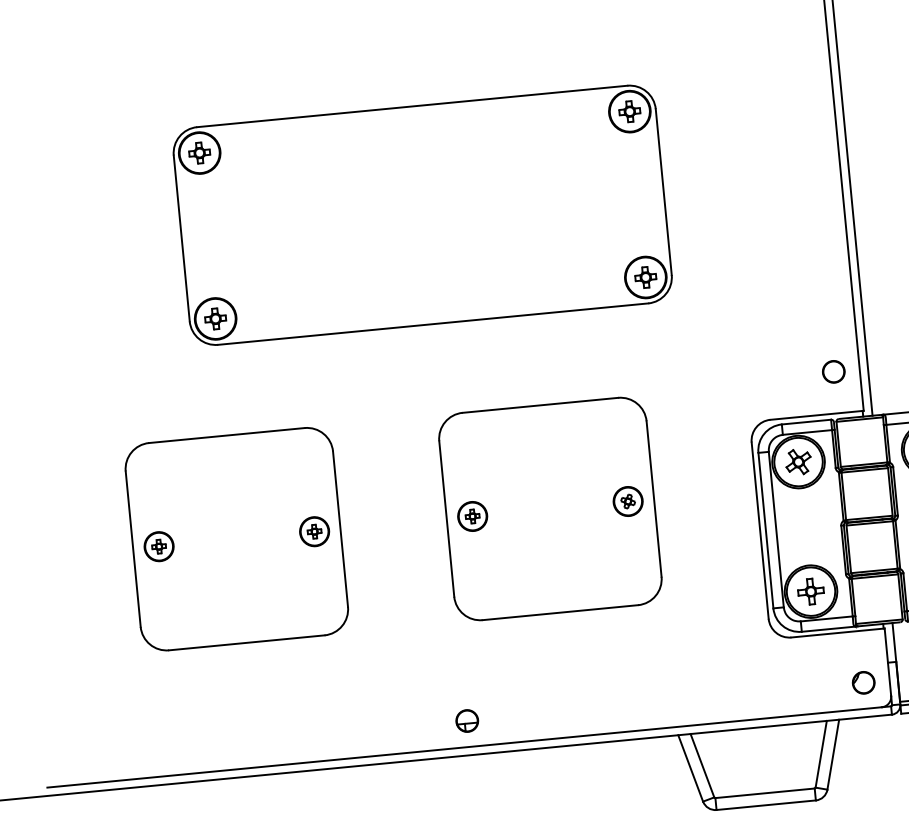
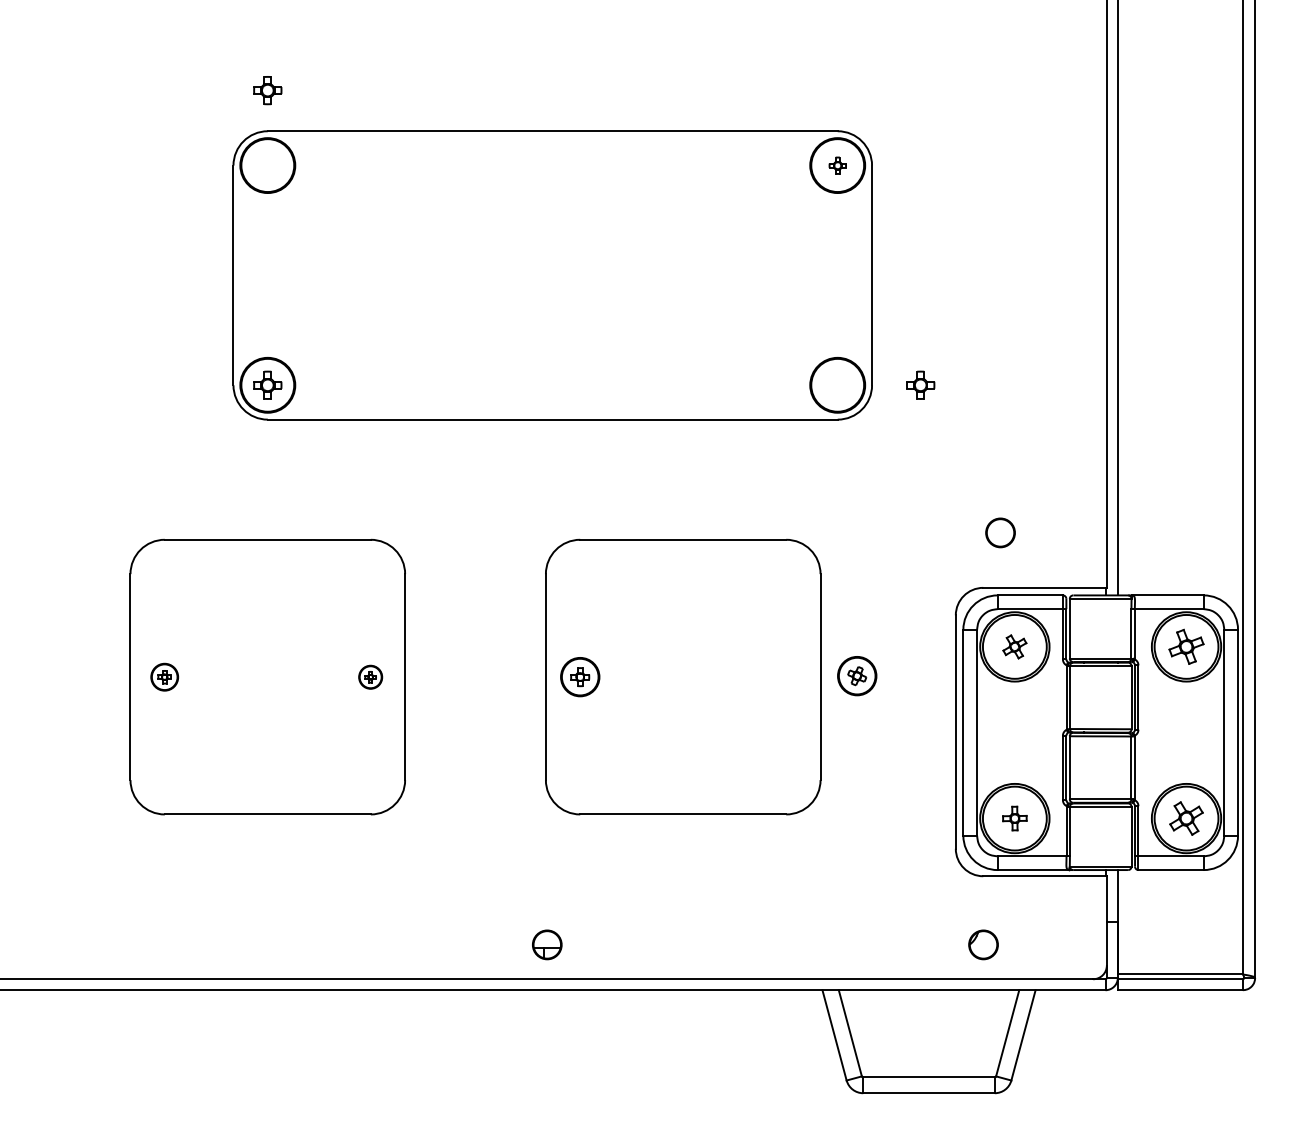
part: (629, 111) -> (837, 165), size x0.6
part: (199, 153) -> (267, 90), moved
part: (645, 276) -> (920, 384), moved
part: (833, 371) -> (1000, 532), moved
part: (798, 461) -> (1014, 646), size x0.7
part: (628, 501) -> (857, 676), moved
part: (314, 532) -> (370, 677), size x0.6
part: (158, 546) -> (164, 677), size x0.7
part: (810, 591) -> (1014, 818), size x0.7
part: (863, 682) -> (983, 944), moved

